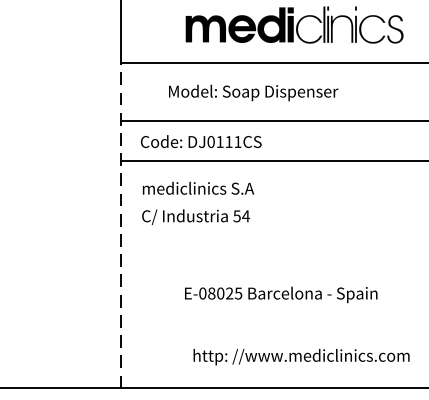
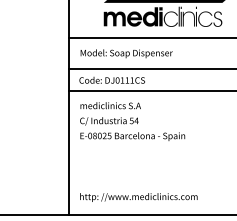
text: (253, 92) -> (126, 53), moved
line: (120, 224) -> (68, 125), dashed -> solid
text: (280, 294) -> (132, 136), moved
text: (300, 357) -> (138, 197), moved

